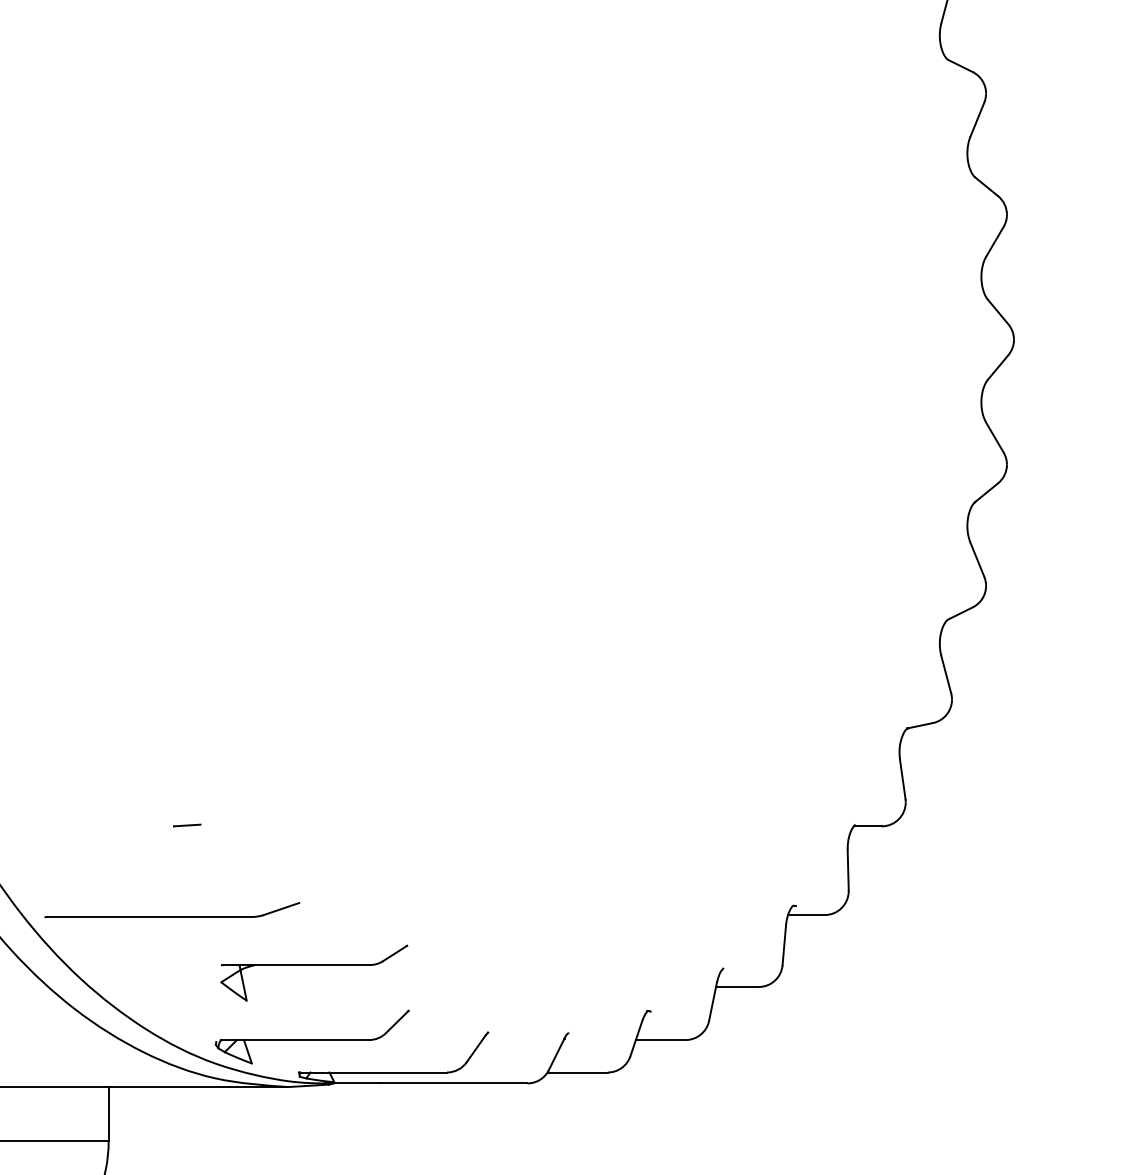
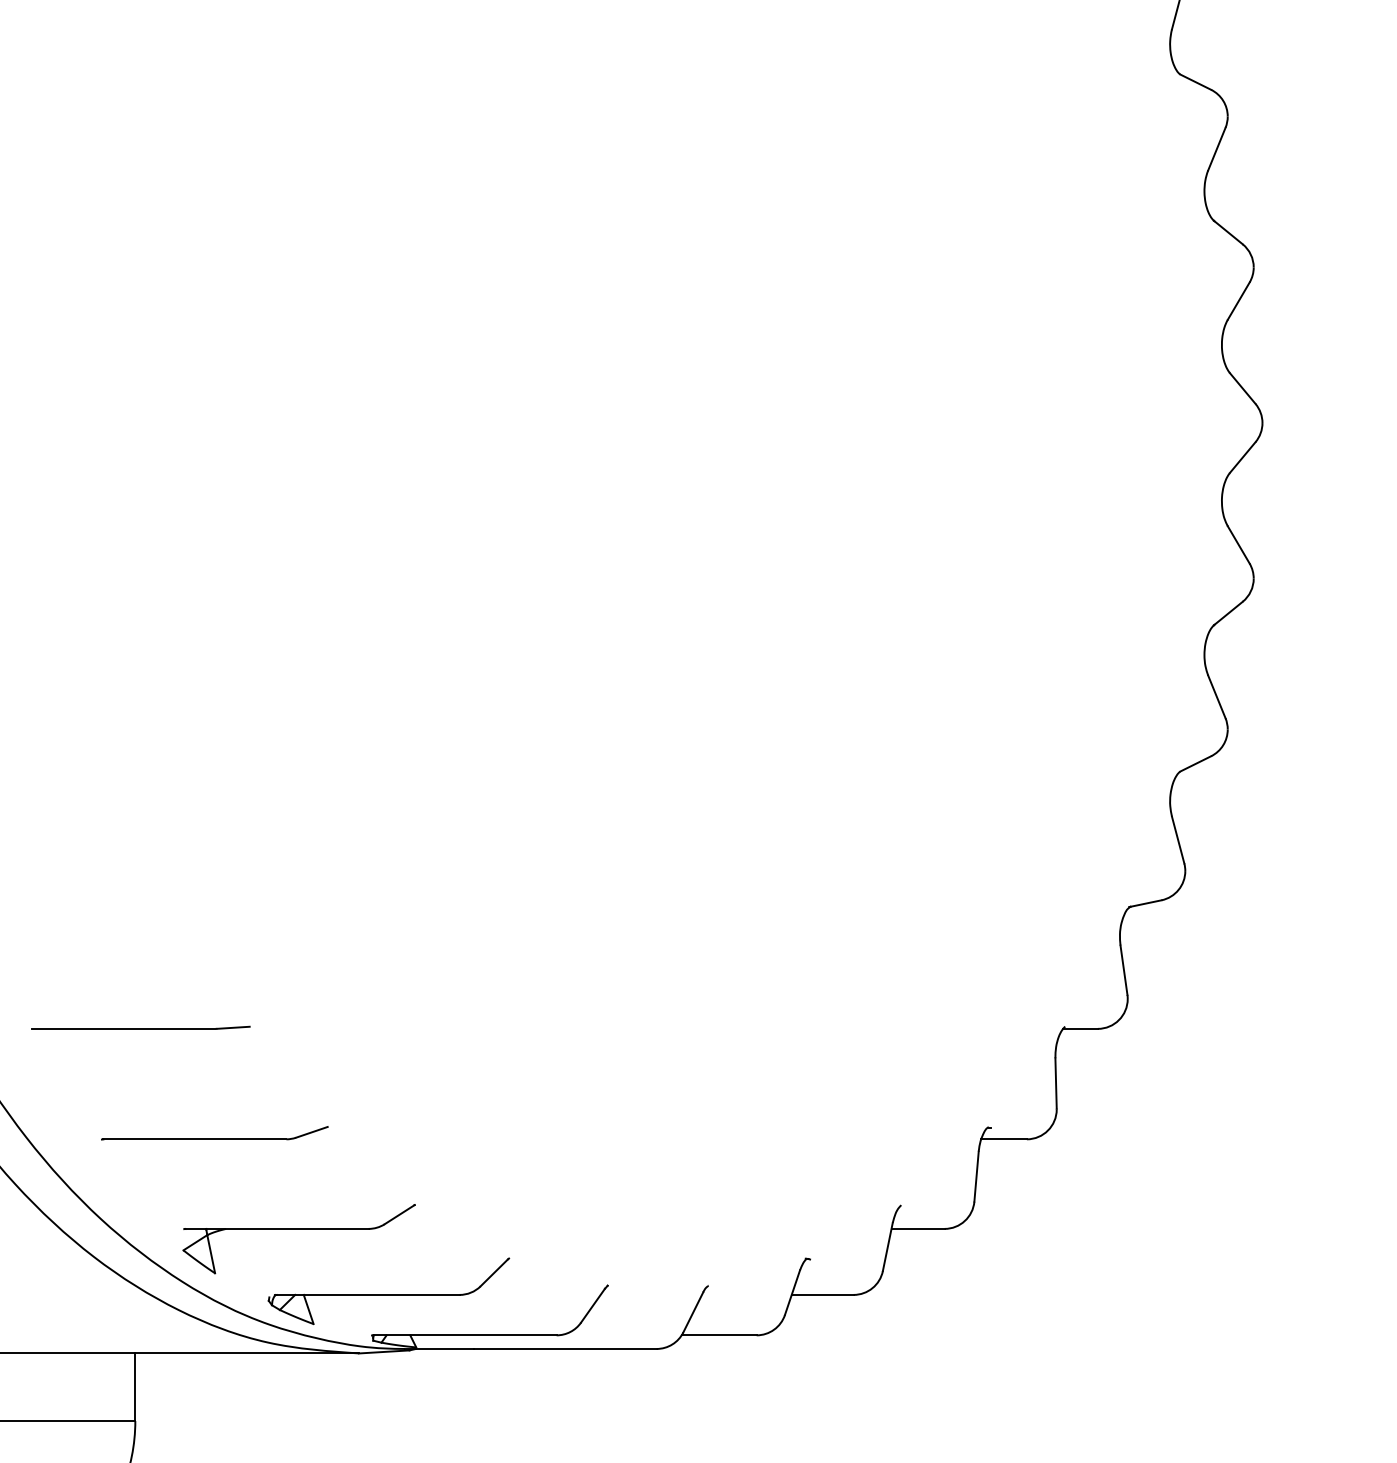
line: (98, 826) -> (122, 1029), added
part: (172, 910) -> (214, 1133), size x0.71
part: (314, 965) -> (299, 1229), moved

